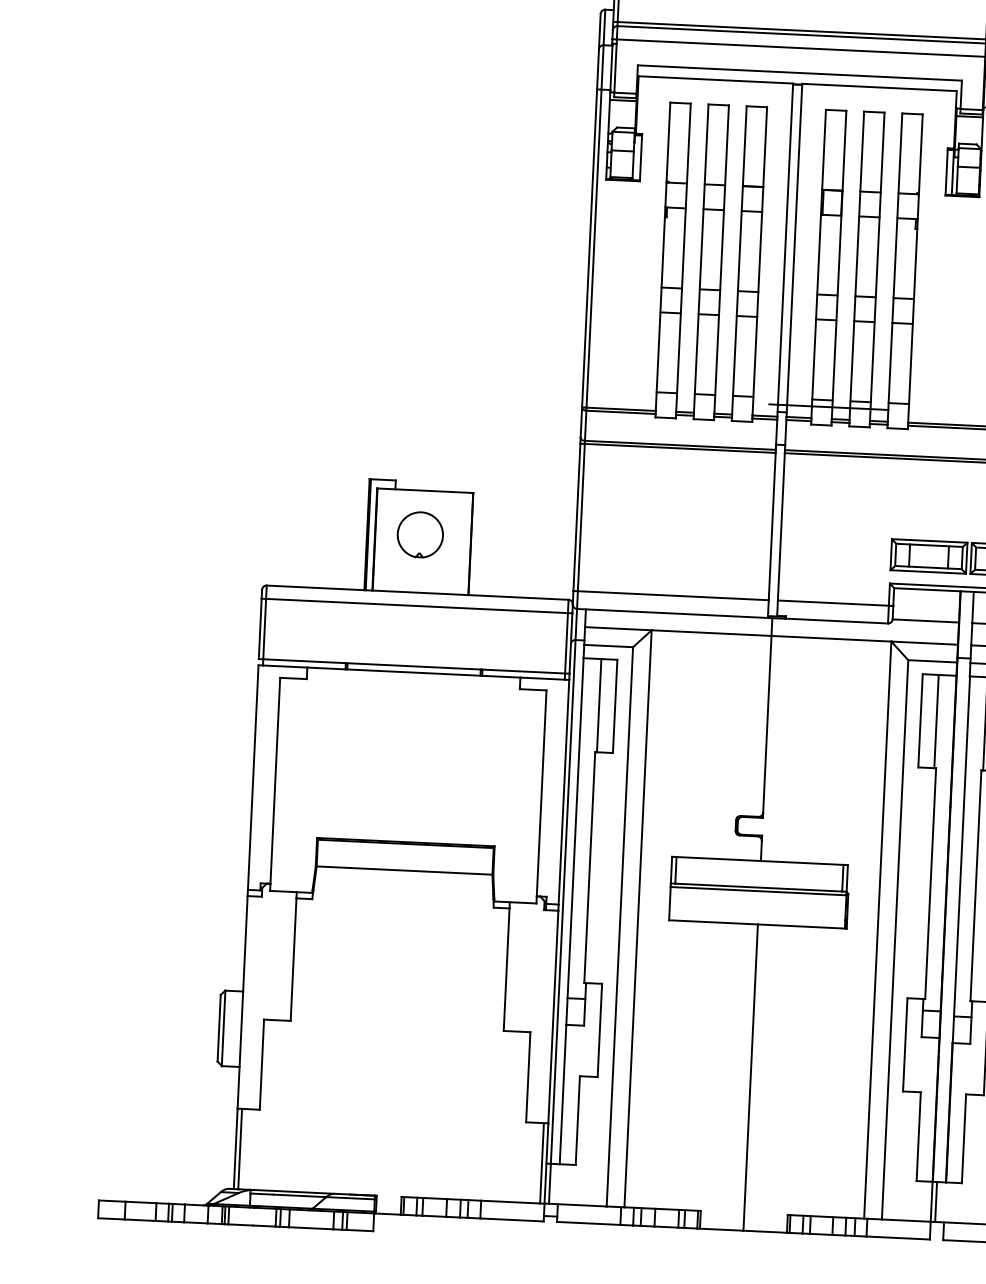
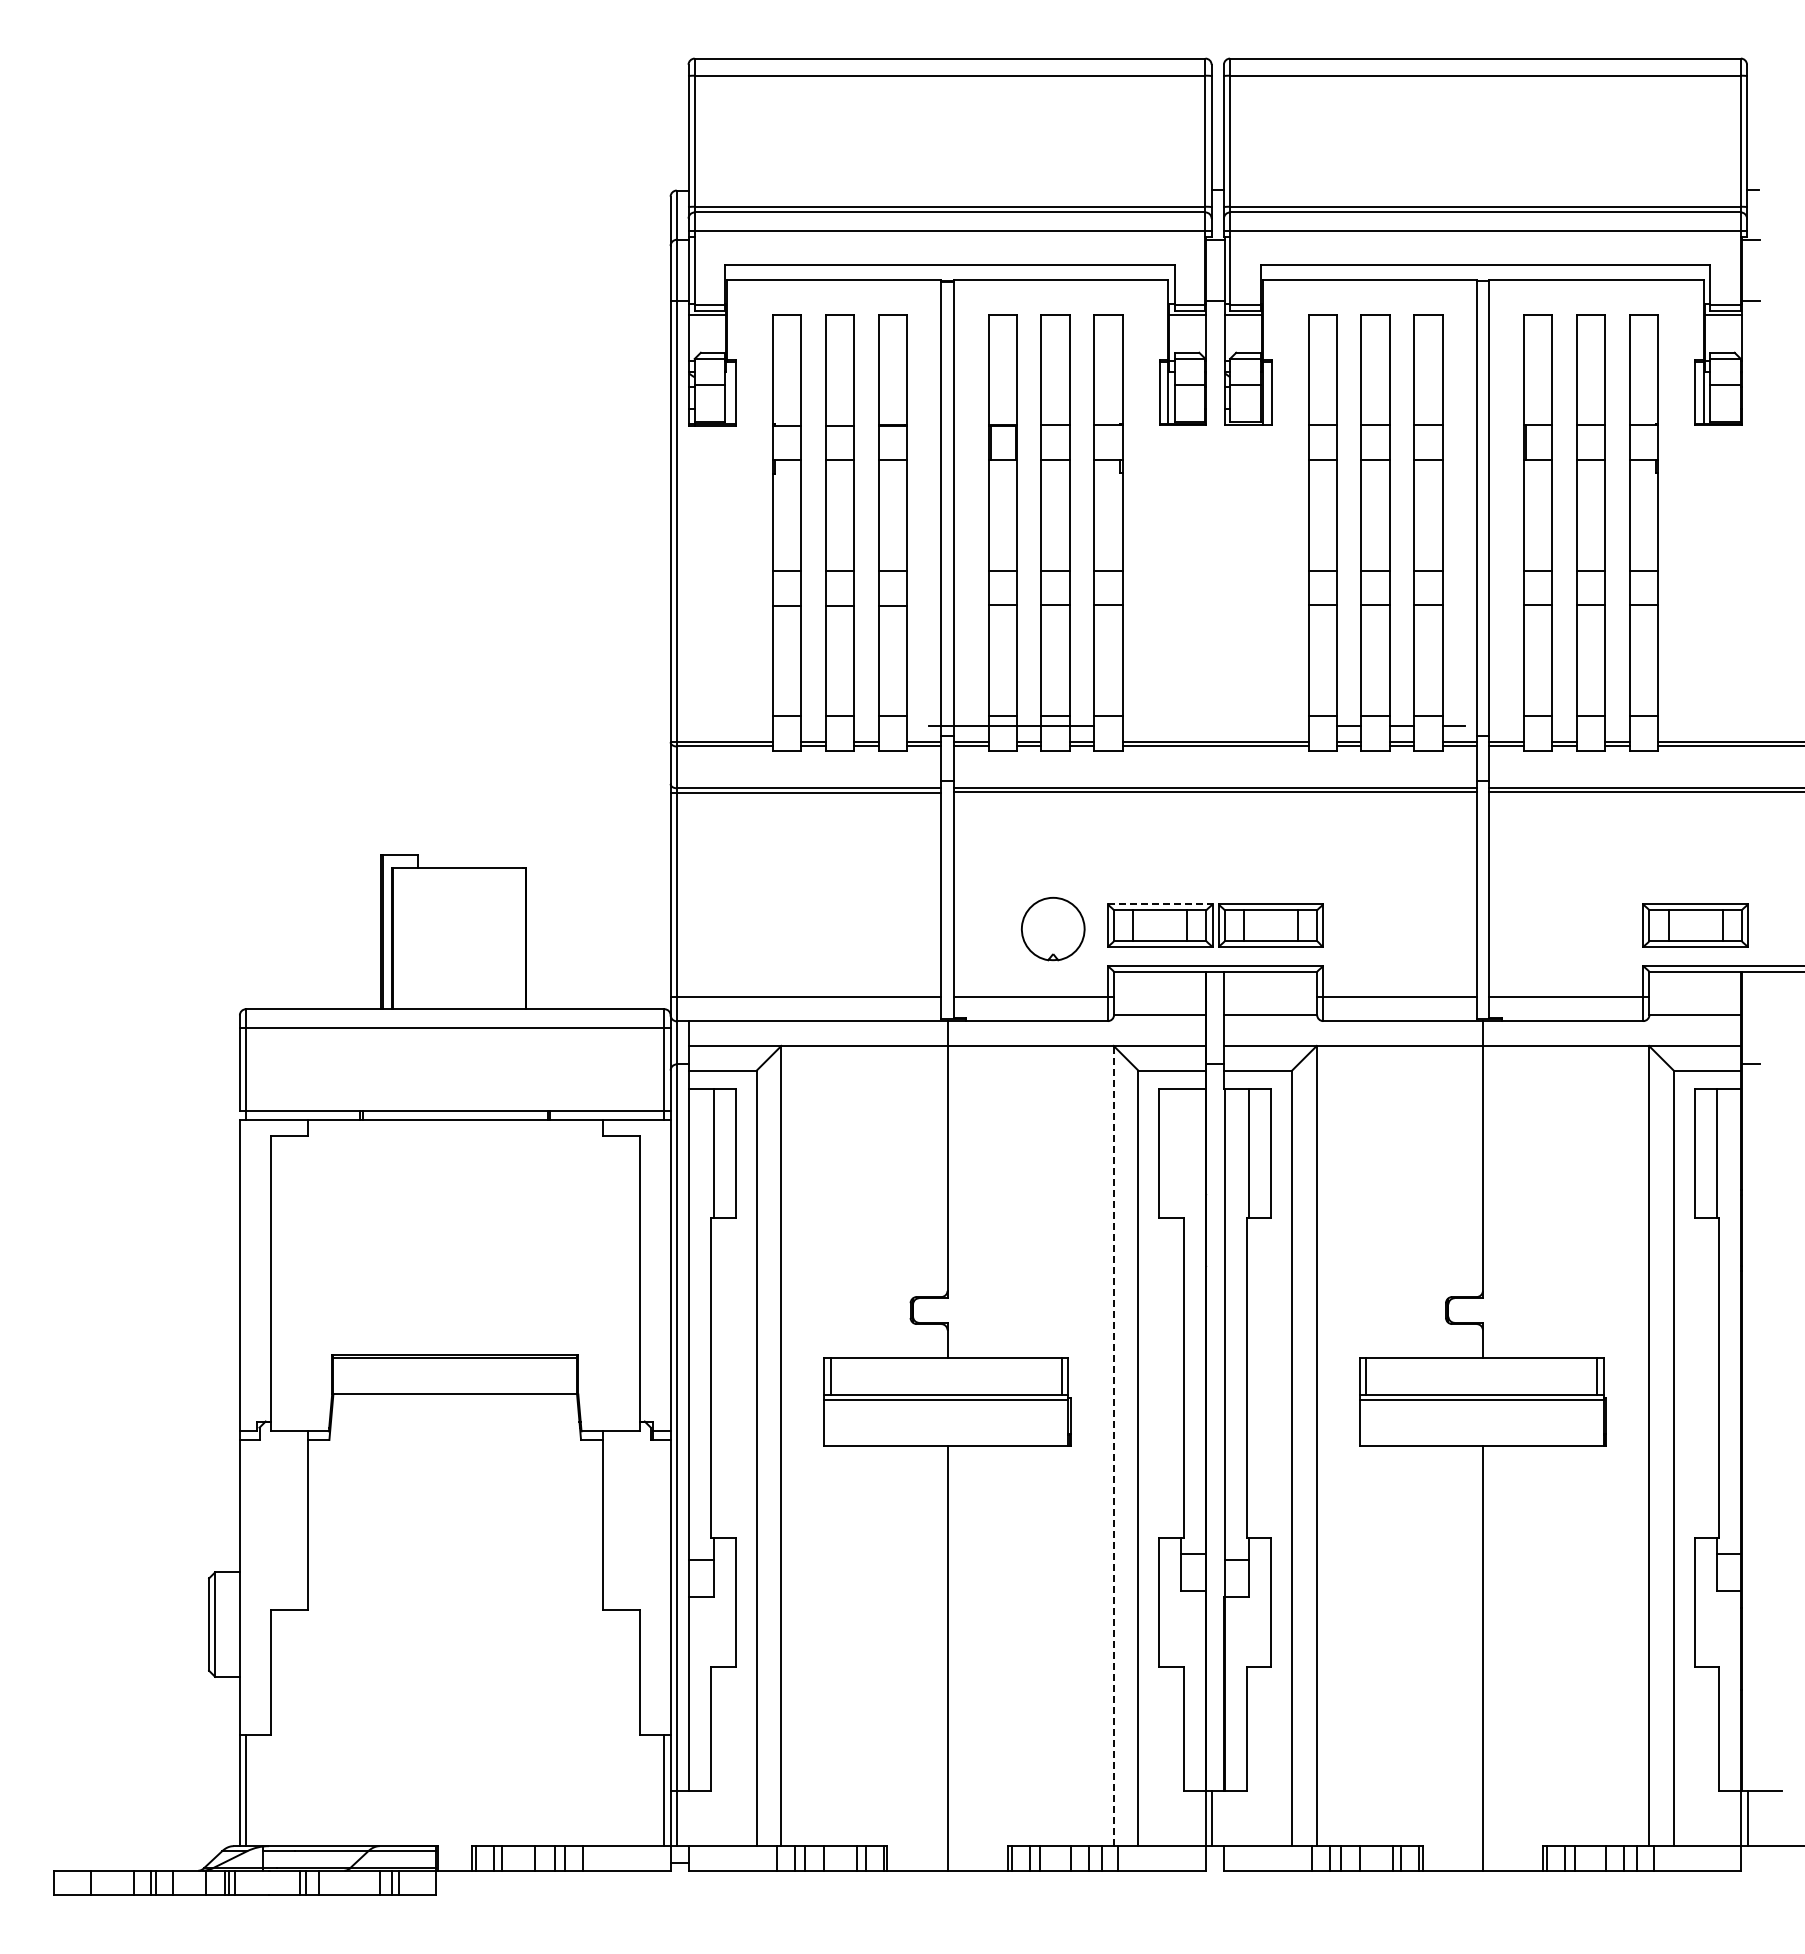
part: (419, 535) -> (1052, 929), moved
line: (929, 541) -> (1160, 904), solid -> dashed
line: (936, 721) -> (1181, 1153), removed
line: (877, 929) -> (1113, 1445), solid -> dashed

